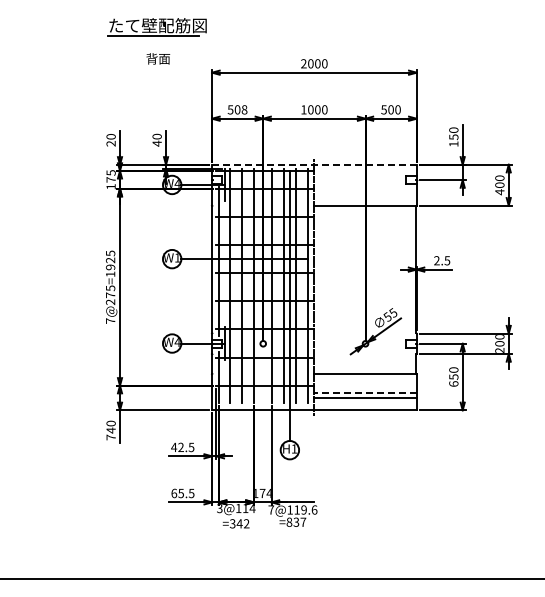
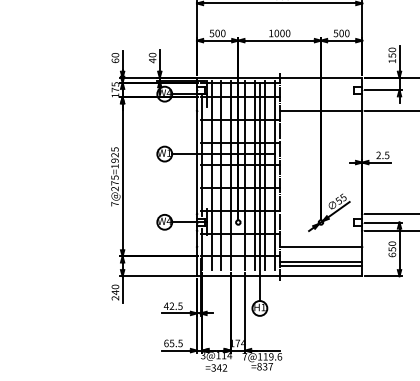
text: (244, 110) -> (223, 33), 508 -> 500
text: (110, 143) -> (114, 60), 20 -> 60
line: (313, 164) -> (278, 77), dashed -> solid
line: (365, 392) -> (320, 261), dashed -> solid
text: (110, 437) -> (114, 298), 740 -> 240

